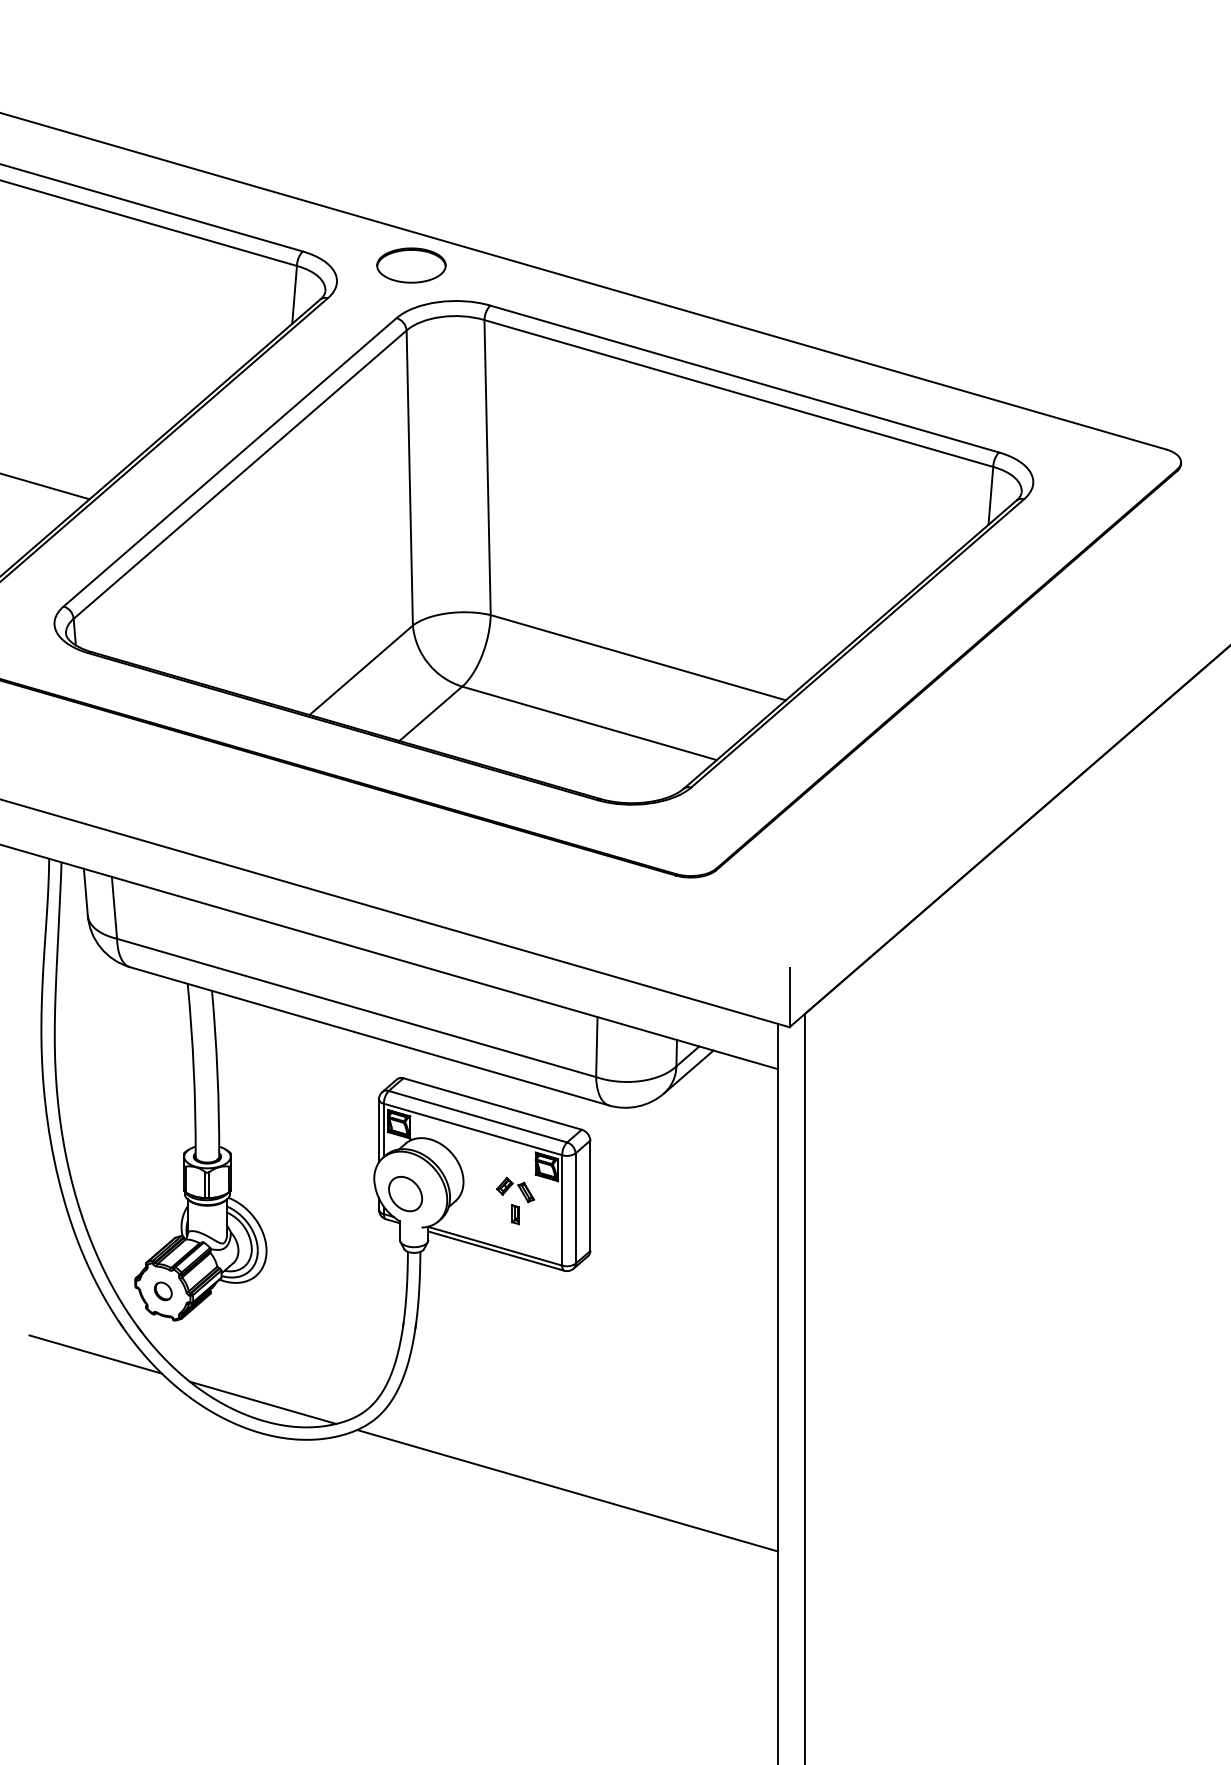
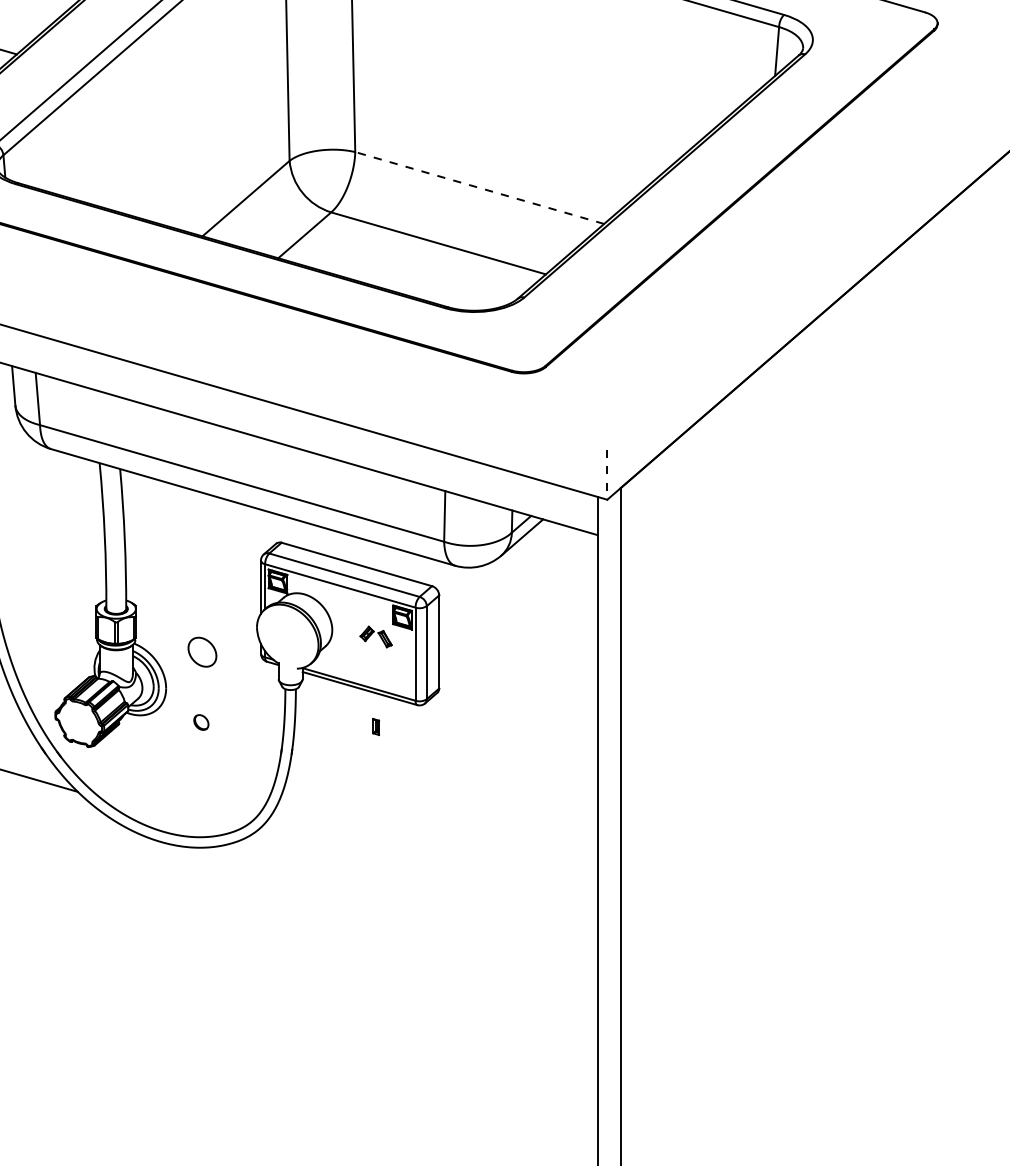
line: (638, 657) -> (479, 187), solid -> dashed
line: (789, 997) -> (607, 474), solid -> dashed
part: (405, 1194) -> (202, 652), moved
part: (515, 1214) -> (376, 726), moved
part: (163, 1291) -> (201, 722), moved
line: (262, 1402) -> (162, 816), removed
line: (567, 1490) -> (420, 890), removed

